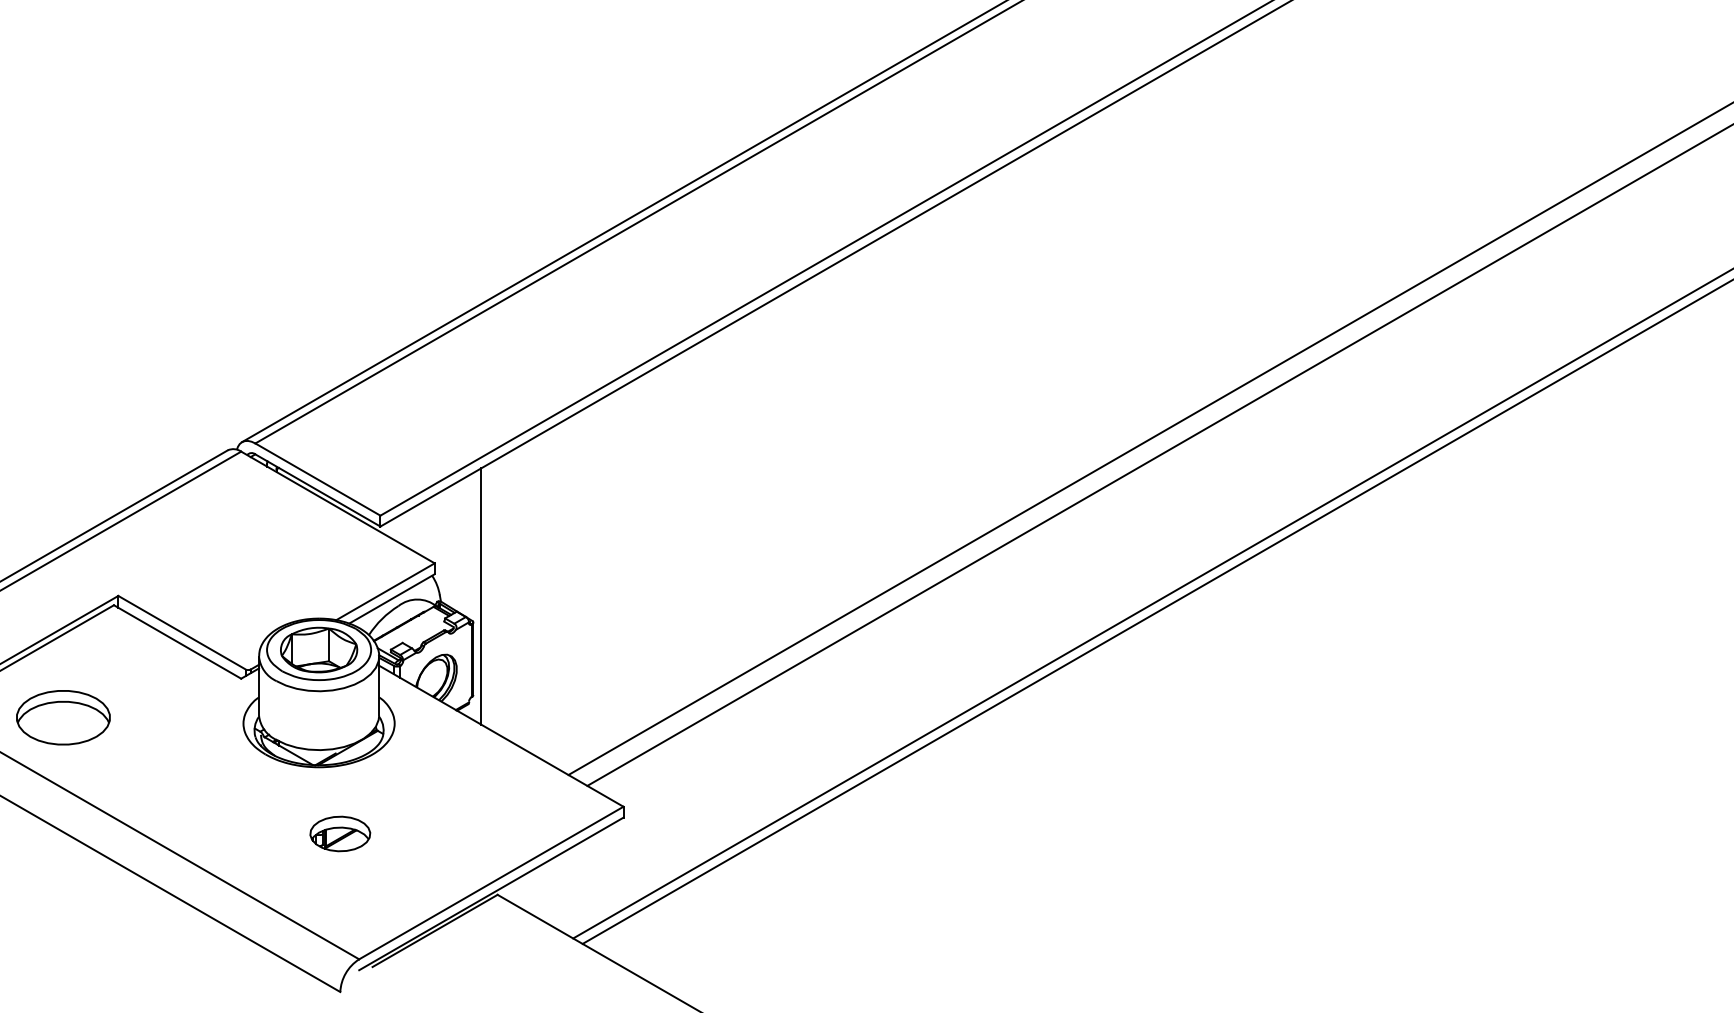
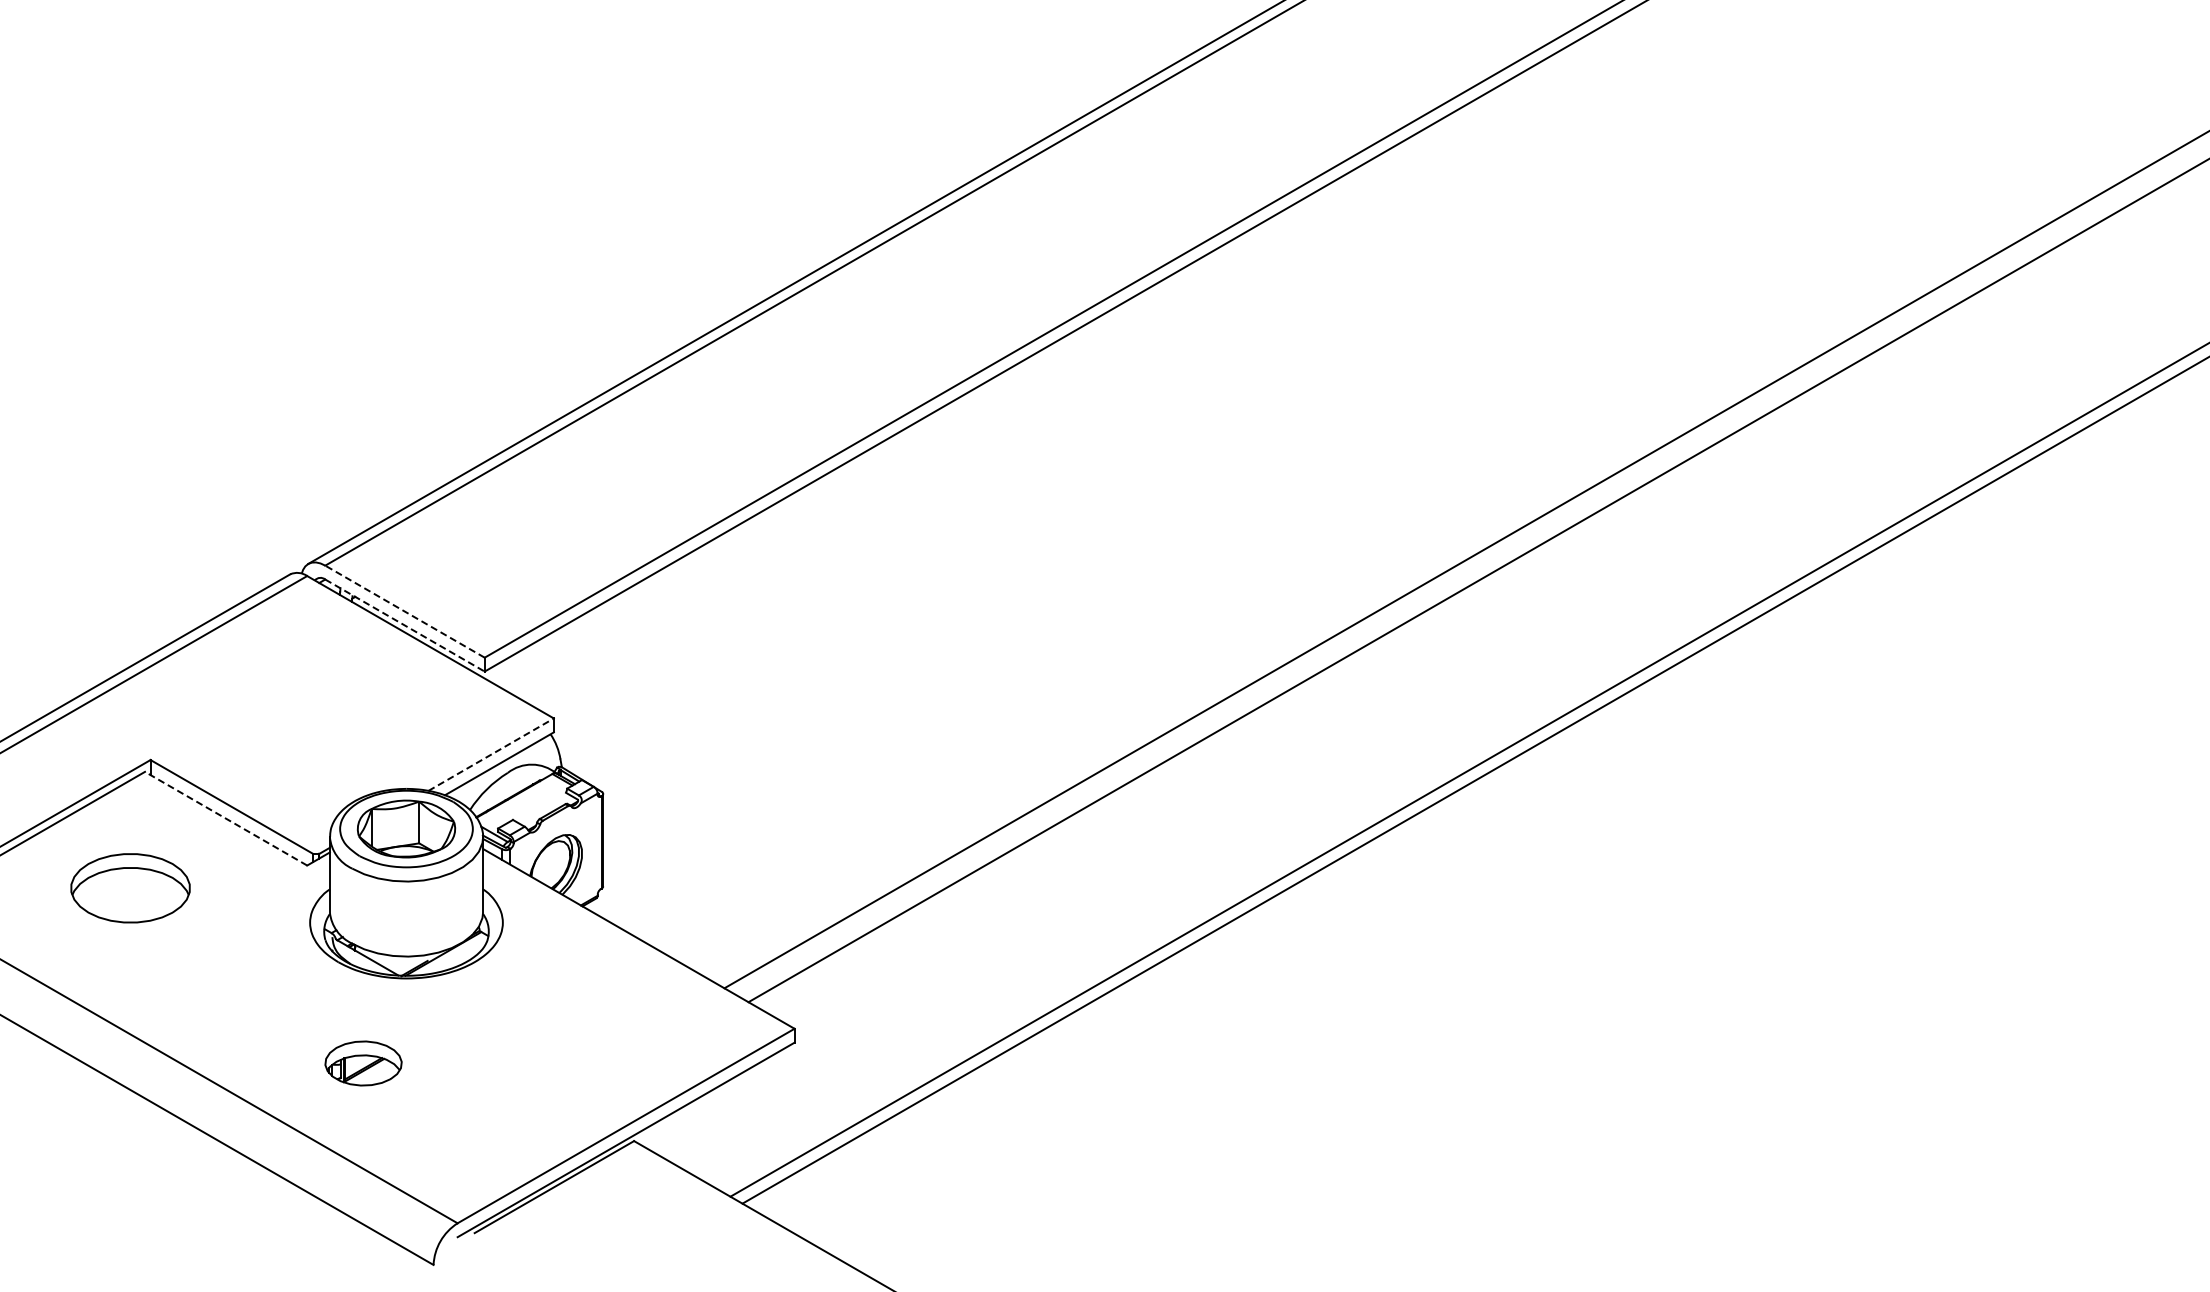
line: (317, 479) -> (404, 611), solid -> dashed
line: (318, 490) -> (405, 625), solid -> dashed
line: (385, 591) -> (491, 754), solid -> dashed
line: (481, 596) -> (613, 760), removed
line: (177, 641) -> (226, 818), solid -> dashed
part: (63, 717) -> (130, 888), moved
part: (340, 833) -> (363, 1063), moved

